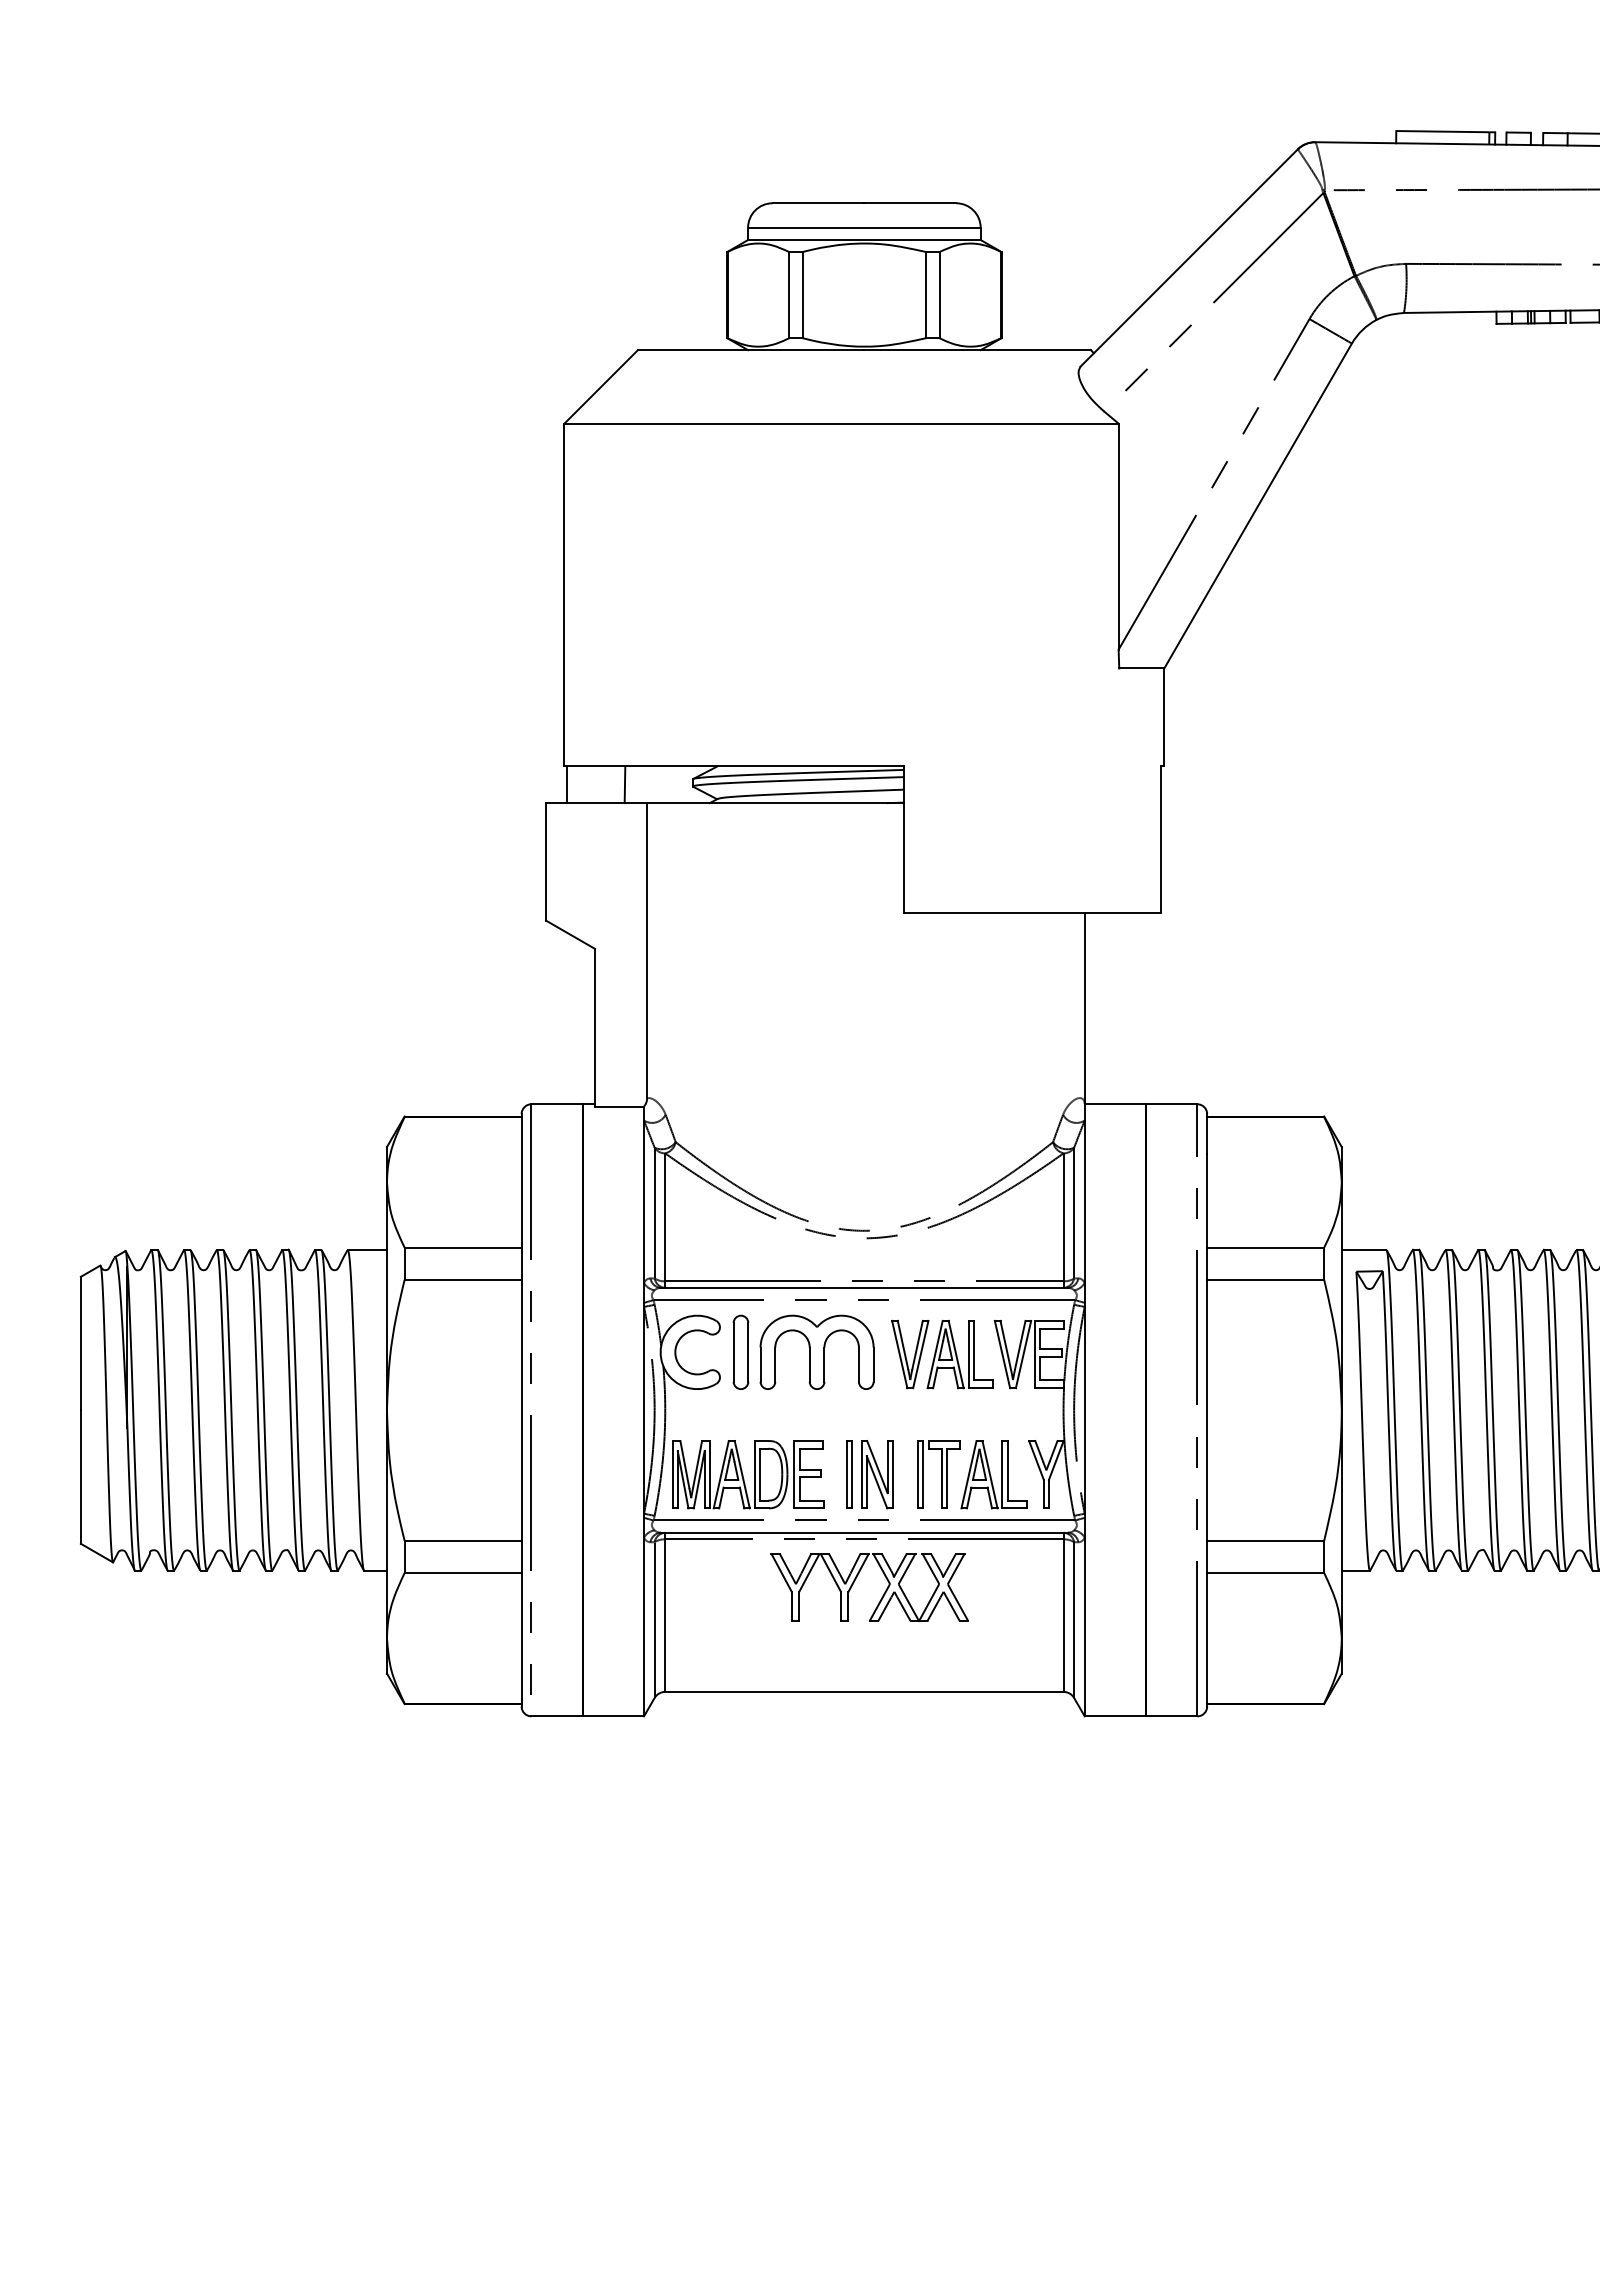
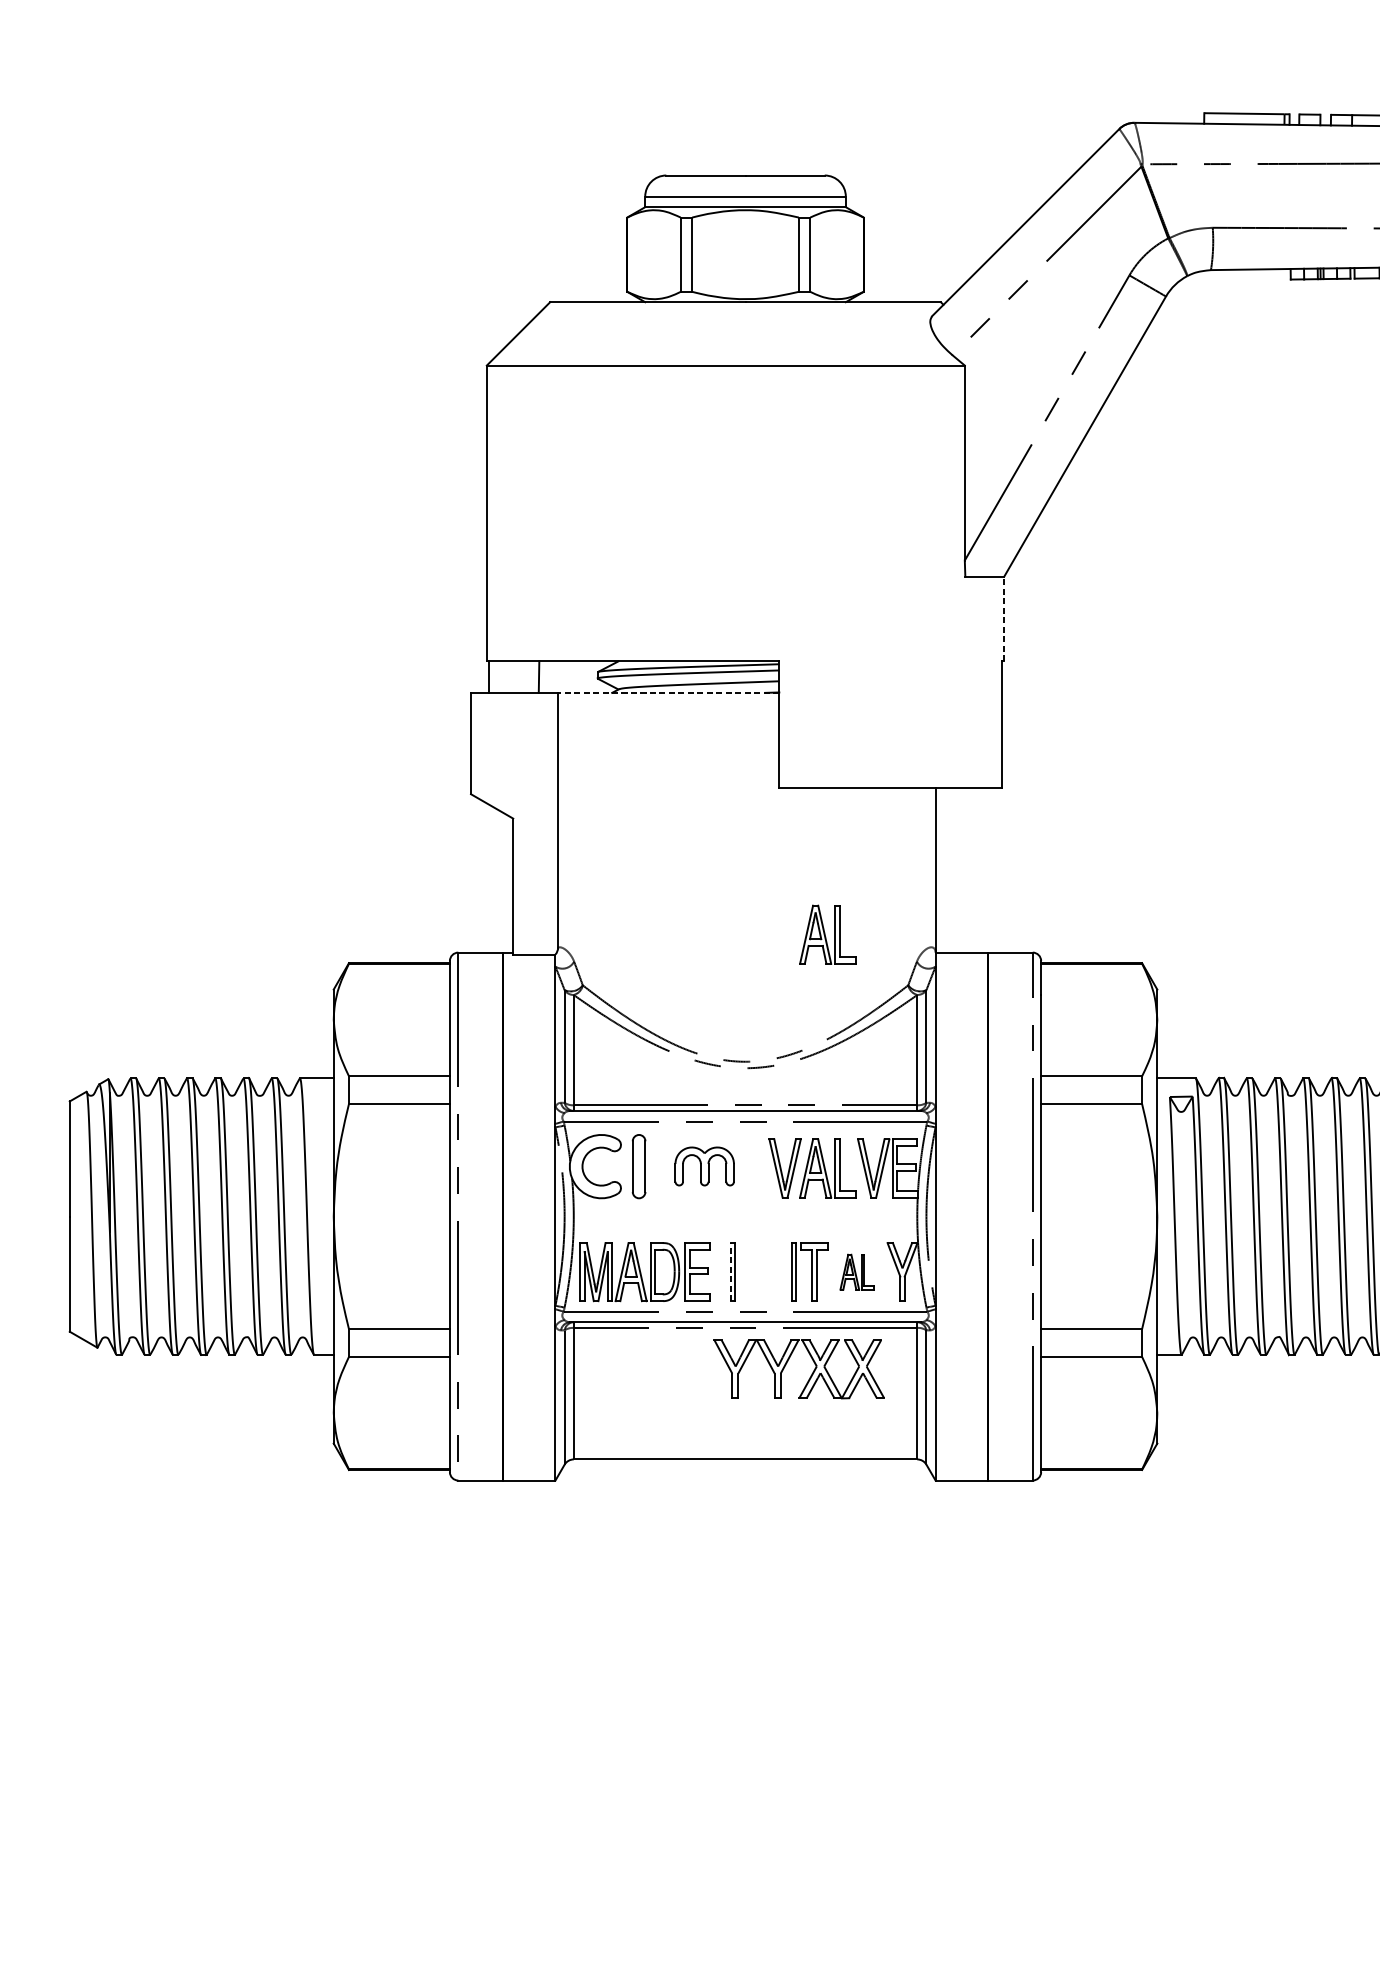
line: (1164, 717) -> (1004, 619), solid -> dashed
line: (774, 803) -> (668, 693), solid -> dashed
part: (959, 1083) -> (827, 934), added
part: (816, 1351) -> (704, 1165), size x0.6
line: (847, 1474) -> (730, 1271), solid -> dashed
part: (877, 1474) -> (756, 1271), removed
part: (993, 1474) -> (856, 1271), size x0.6
part: (883, 1593) -> (811, 1374), moved

